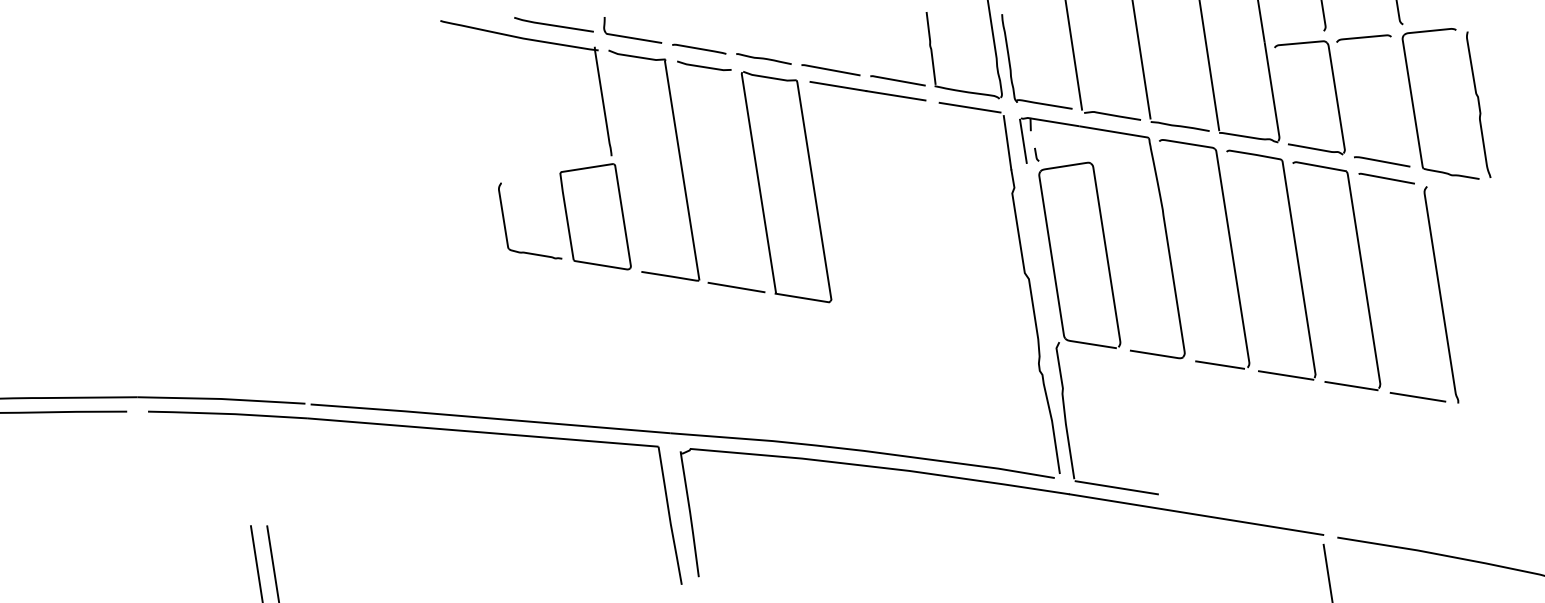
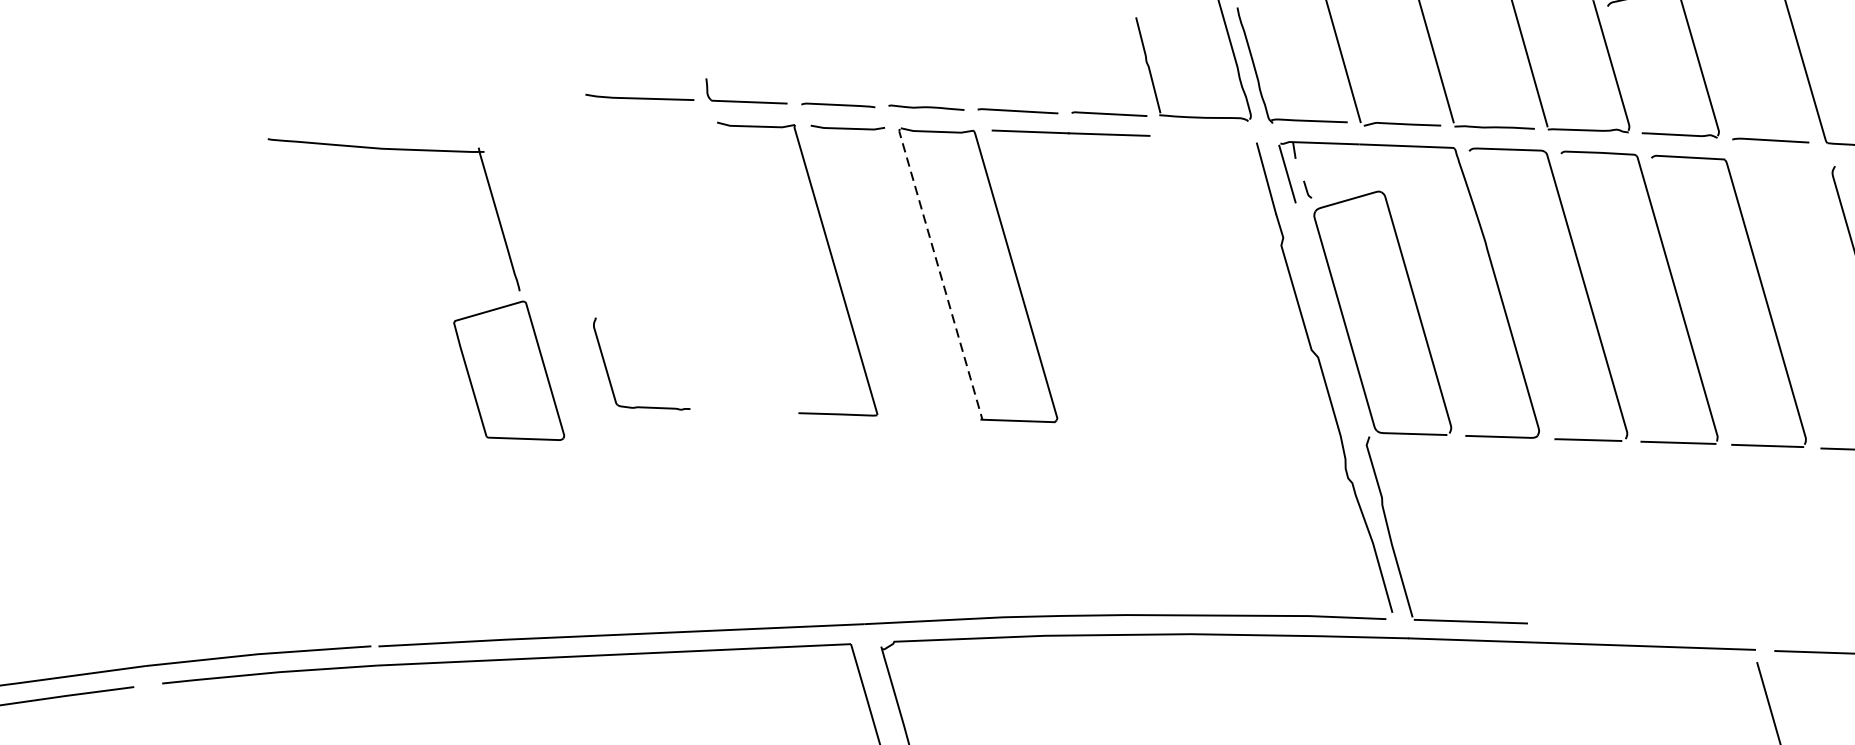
line: (969, 107) -> (1209, 137), removed
part: (560, 171) -> (453, 320), moved
line: (1386, 178) -> (1779, 162), removed
line: (758, 182) -> (940, 273), solid -> dashed
line: (736, 287) -> (928, 418), removed

